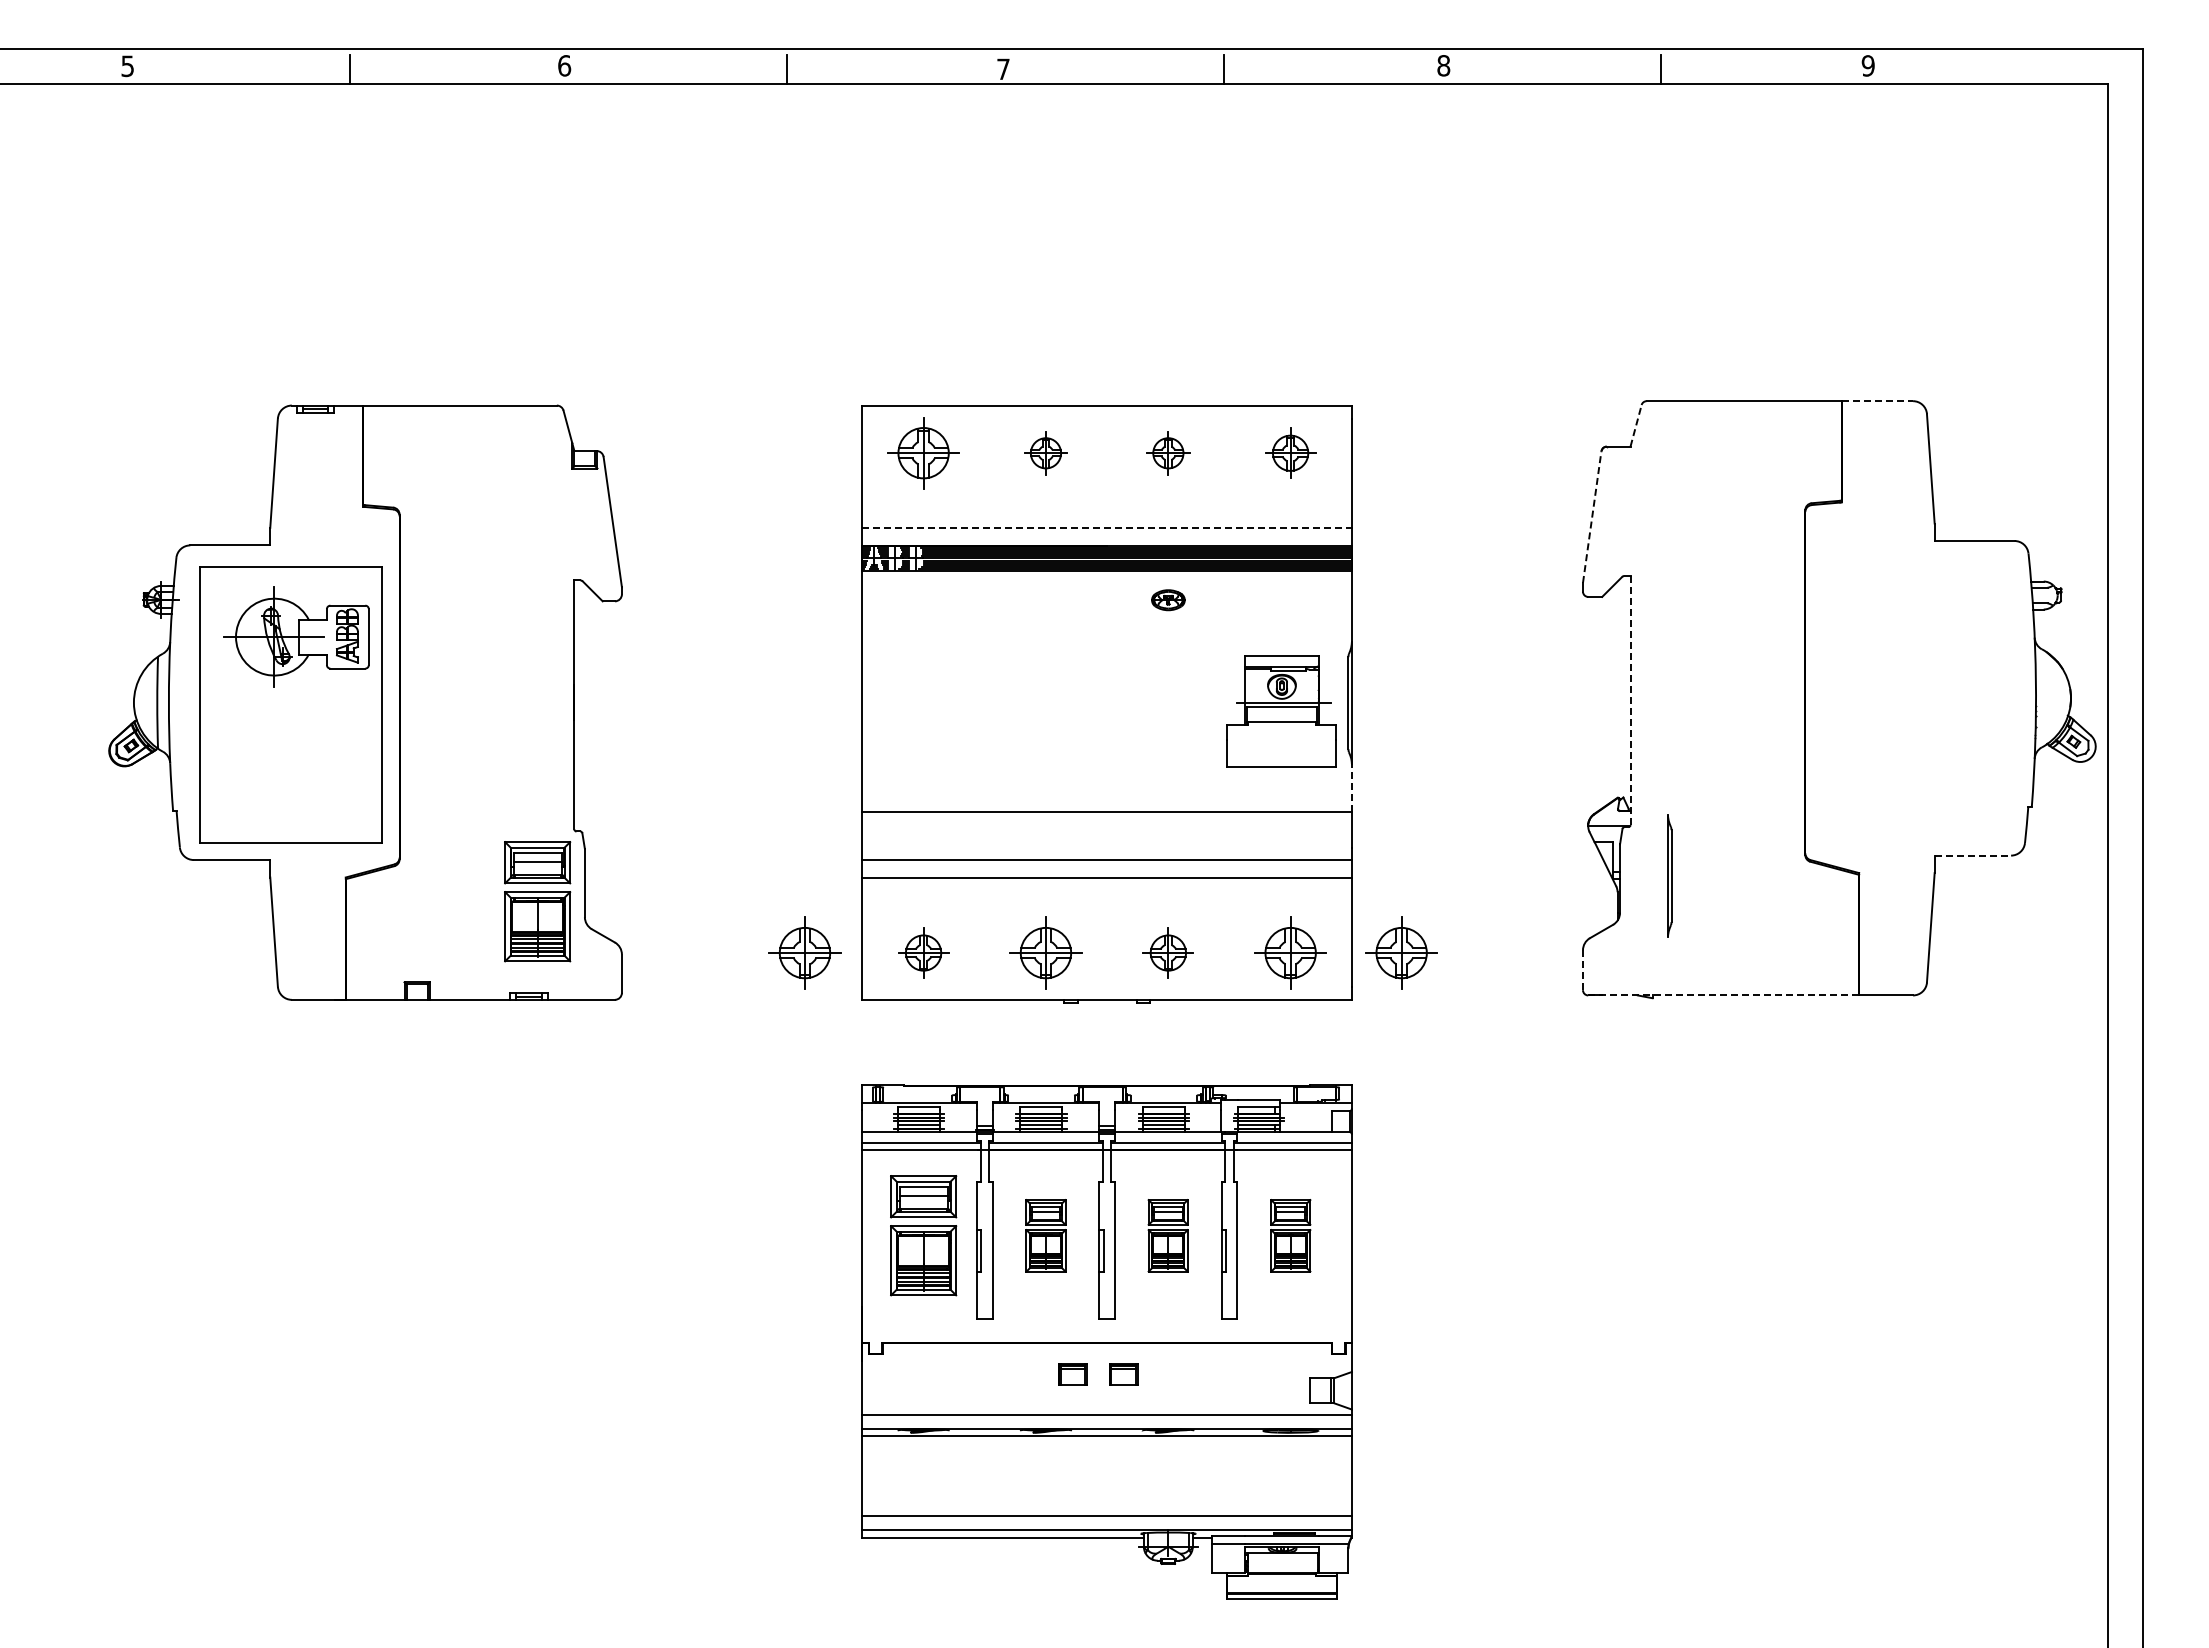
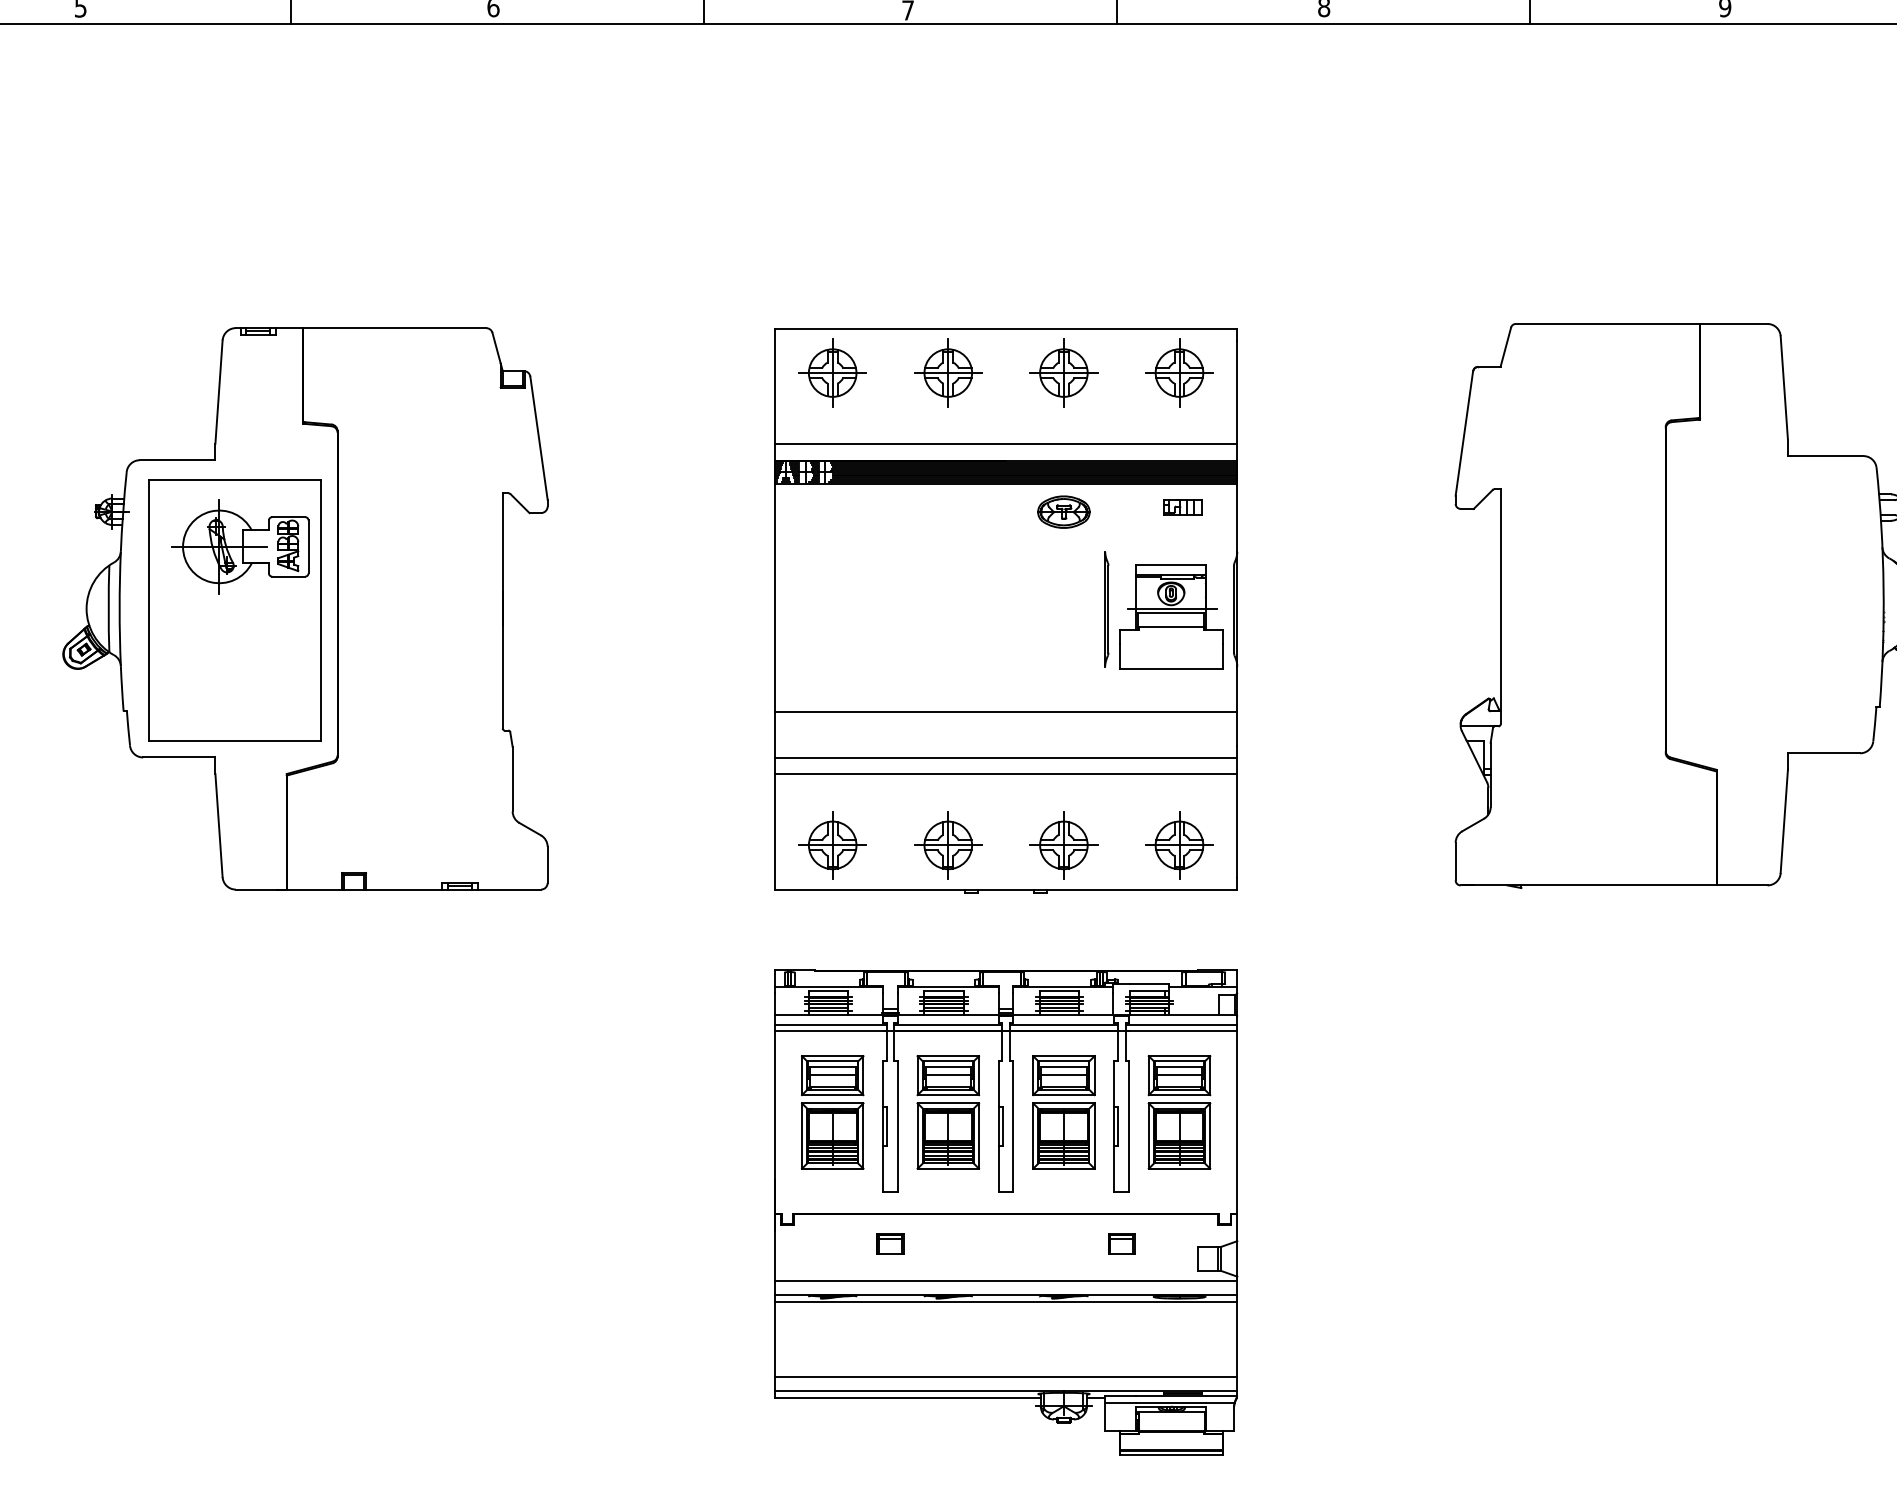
line: (1877, 401) -> (1733, 324), dashed -> solid
line: (1636, 425) -> (1506, 346), dashed -> solid
part: (1045, 453) -> (947, 373), size x1.67
part: (1168, 453) -> (1064, 373), size x1.67
part: (1290, 453) -> (1179, 373), size x1.43
line: (1592, 517) -> (1464, 433), dashed -> solid
line: (1107, 528) -> (1006, 444), dashed -> solid
part: (1294, 594) -> (1183, 506), added
part: (1168, 599) -> (1064, 511), size x1.67
line: (1630, 700) -> (1500, 606), dashed -> solid
line: (1351, 787) -> (1236, 688), dashed -> solid
line: (1973, 855) -> (1824, 753), dashed -> solid
part: (1669, 875) -> (1106, 608), moved
part: (537, 901) -> (467, 796), removed
part: (804, 952) -> (720, 844), removed
part: (923, 952) -> (832, 844), size x1.43
part: (1168, 952) -> (1064, 844), size x1.43
part: (1401, 952) -> (1284, 844), removed
line: (1582, 970) -> (1455, 861), dashed -> solid
line: (1724, 995) -> (1589, 885), dashed -> solid
part: (1045, 1235) -> (947, 1112), size x1.67
part: (1167, 1235) -> (1063, 1112), size x1.67
part: (1290, 1235) -> (1179, 1112), size x1.67
part: (1072, 1374) -> (890, 1243), moved
part: (1123, 1374) -> (1121, 1243), moved

